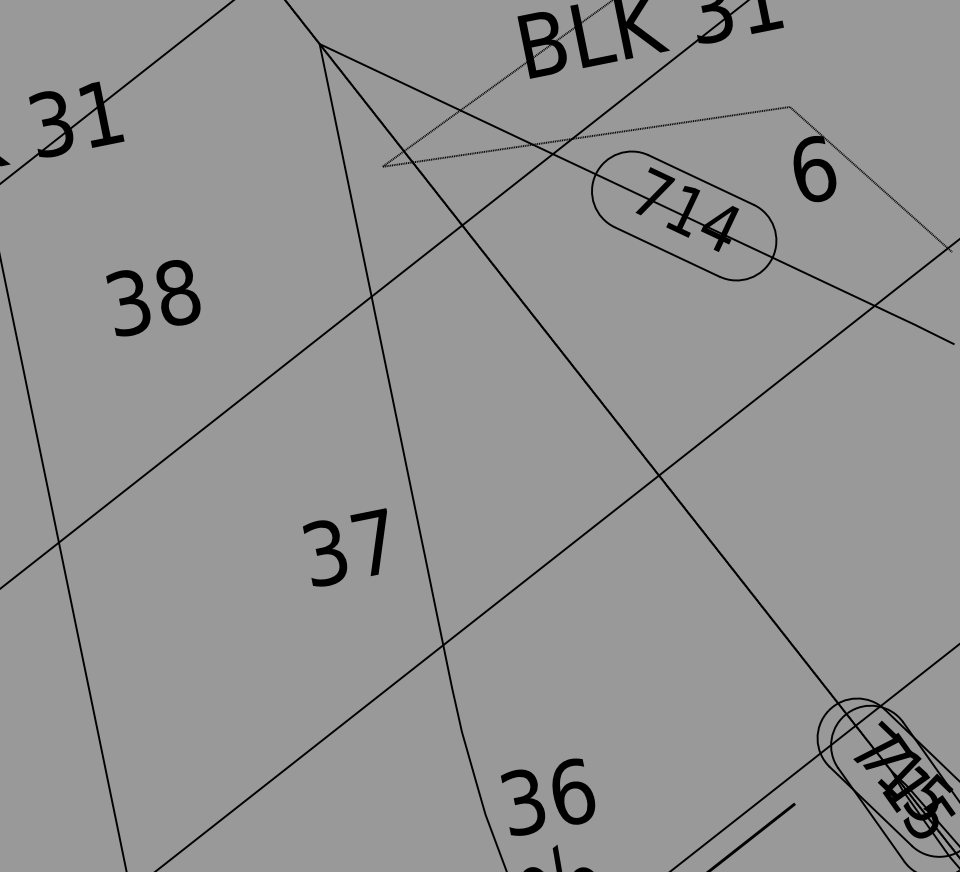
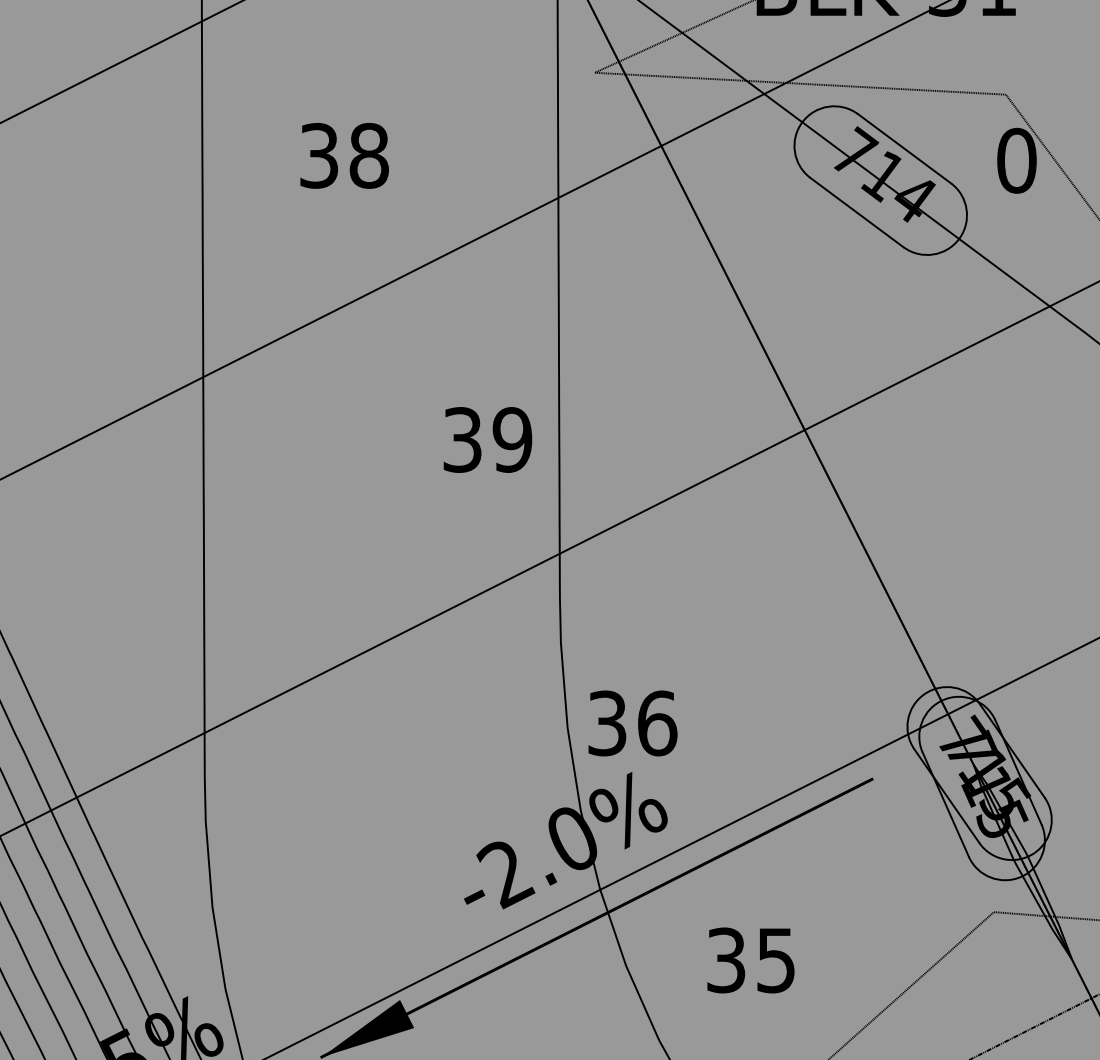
text: (813, 169) -> (1016, 160), 6 -> 0
text: (374, 542) -> (512, 439), 37 -> 39

